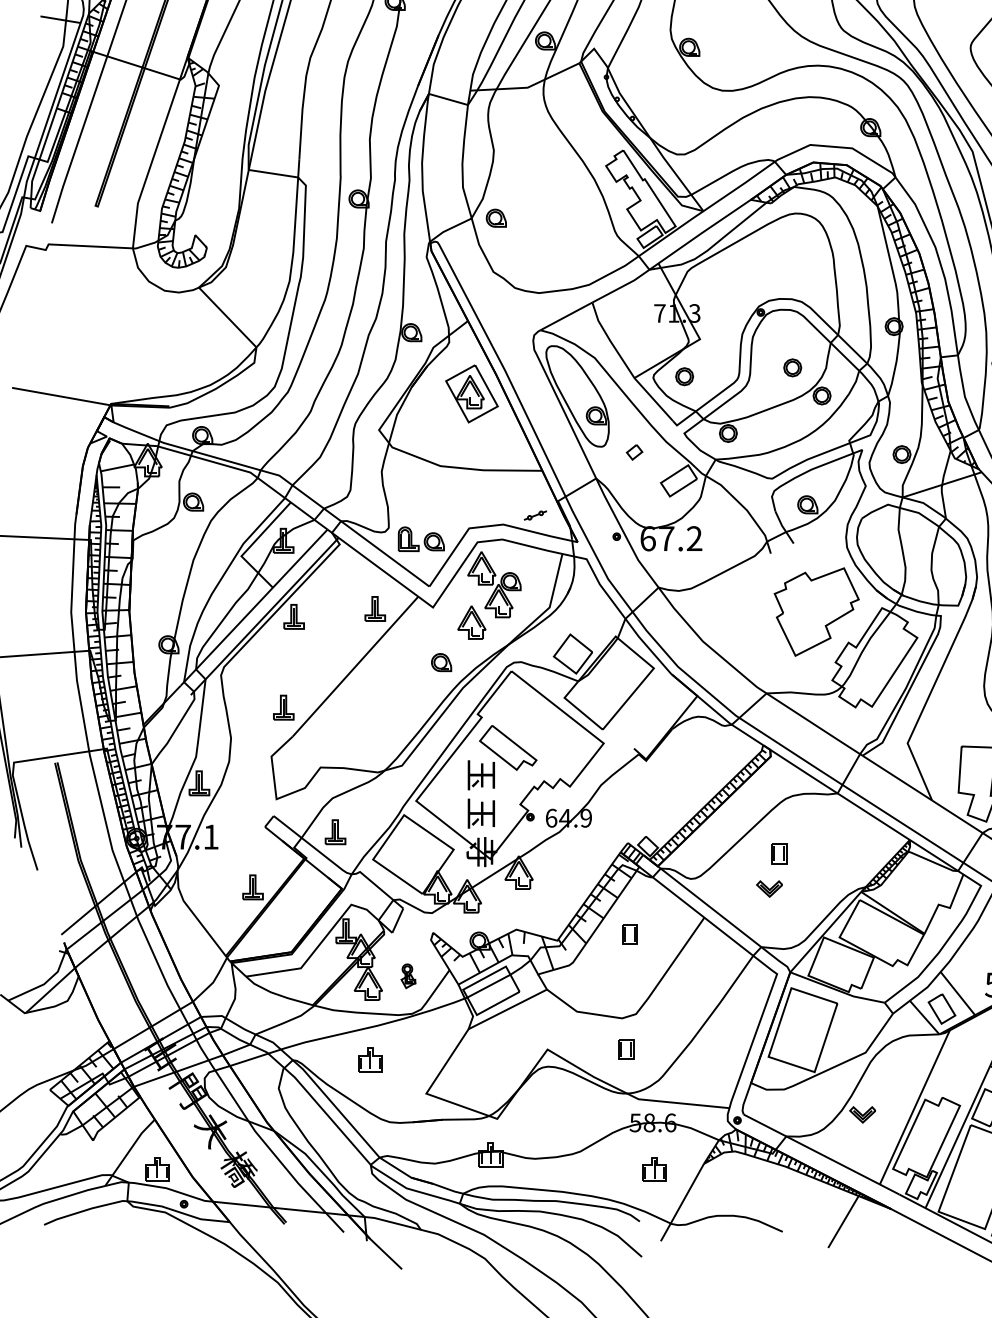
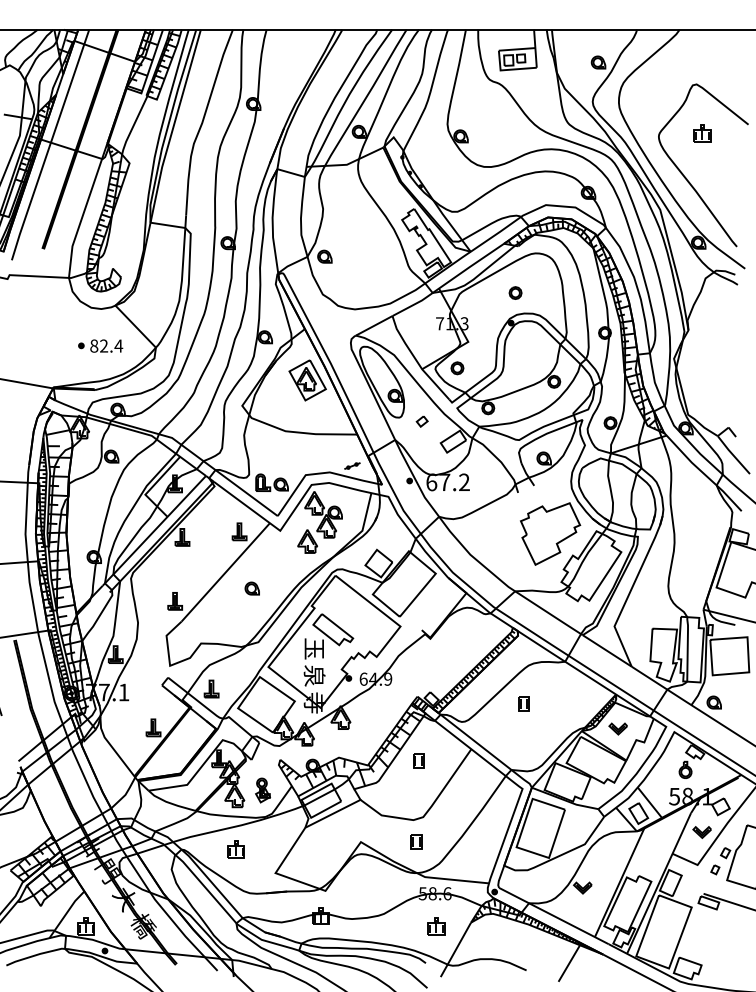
part: (177, 344) -> (100, 345), added
part: (792, 367) -> (515, 292), moved
part: (440, 662) -> (251, 588), moved
text: (481, 812) -> (314, 675), 玉 -> 泉
part: (768, 888) -> (617, 728), moved
part: (407, 976) -> (262, 790), size x1.43

